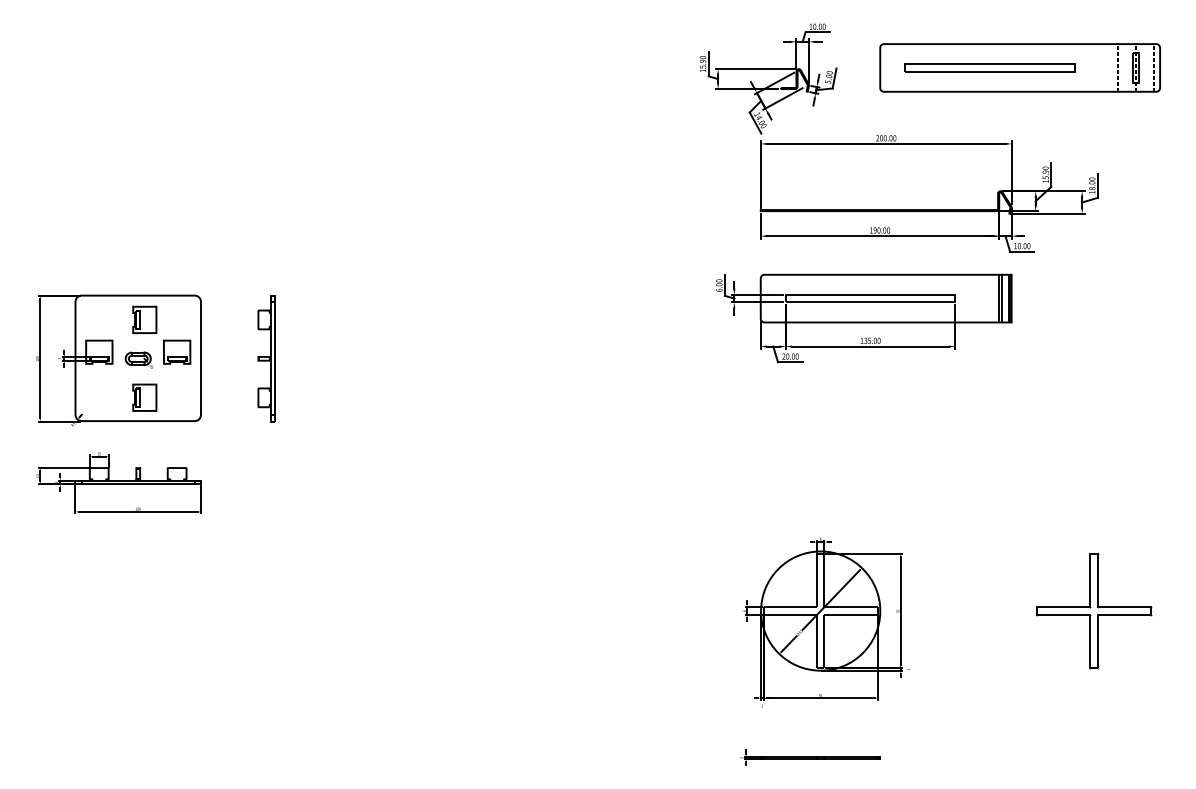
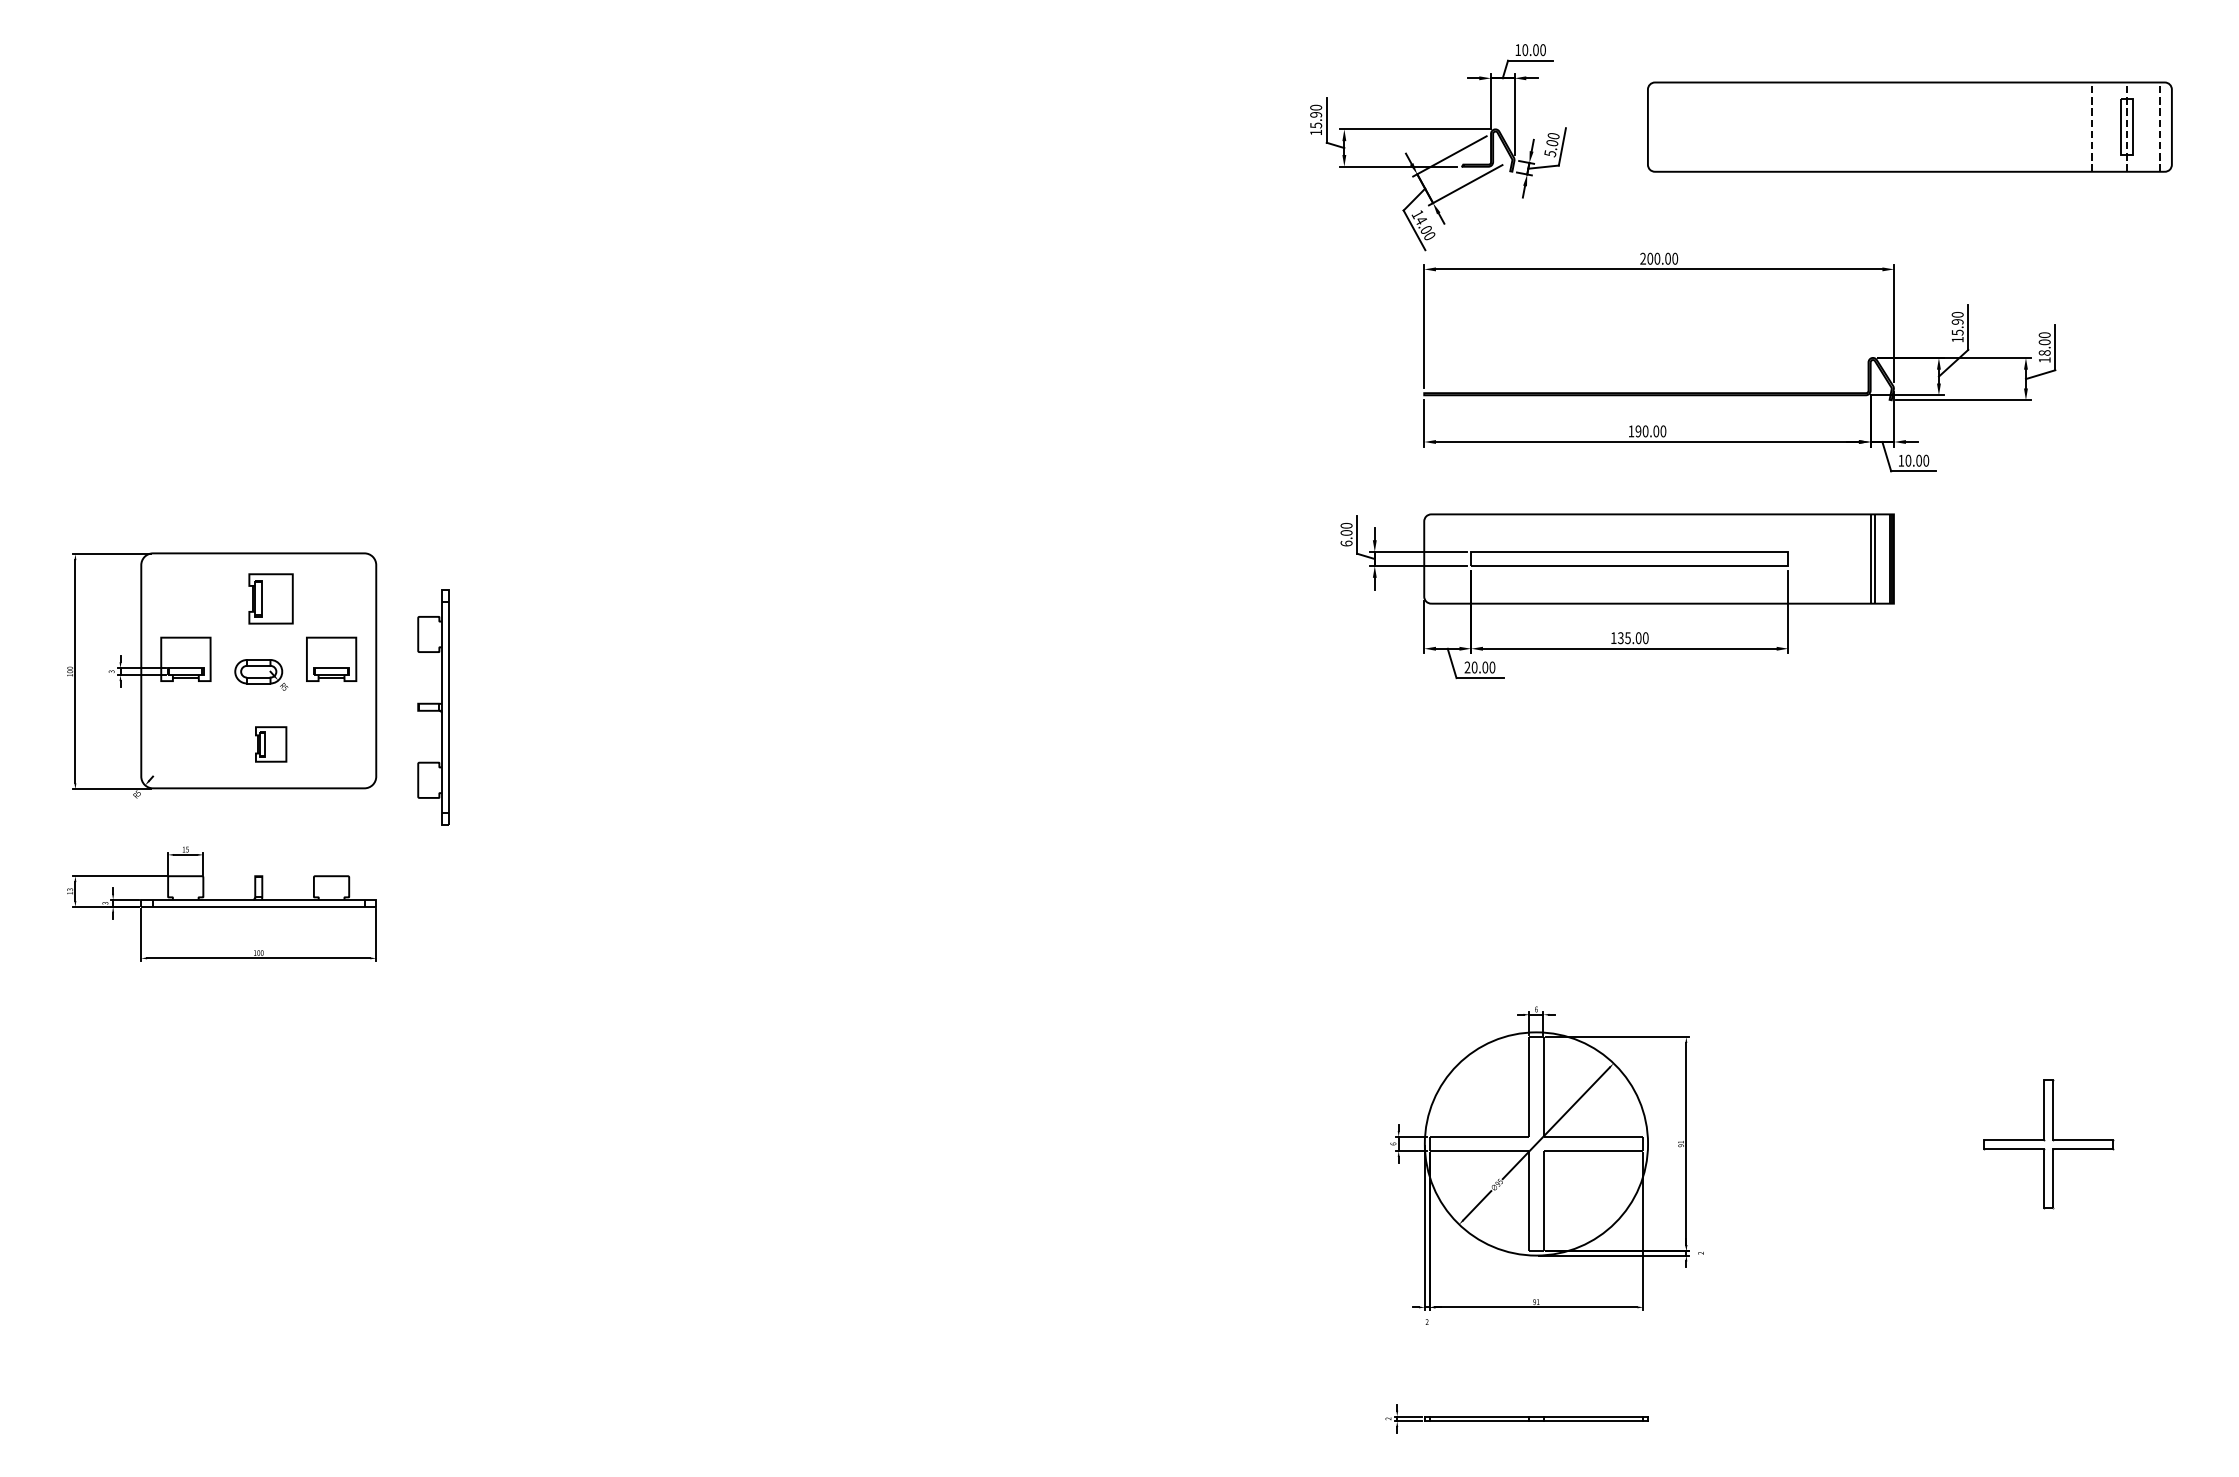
part: (989, 67) -> (1852, 126), removed
part: (266, 358) -> (433, 706), moved
part: (144, 397) -> (270, 744), size x0.7
part: (1094, 611) -> (2049, 1144), size x0.6

